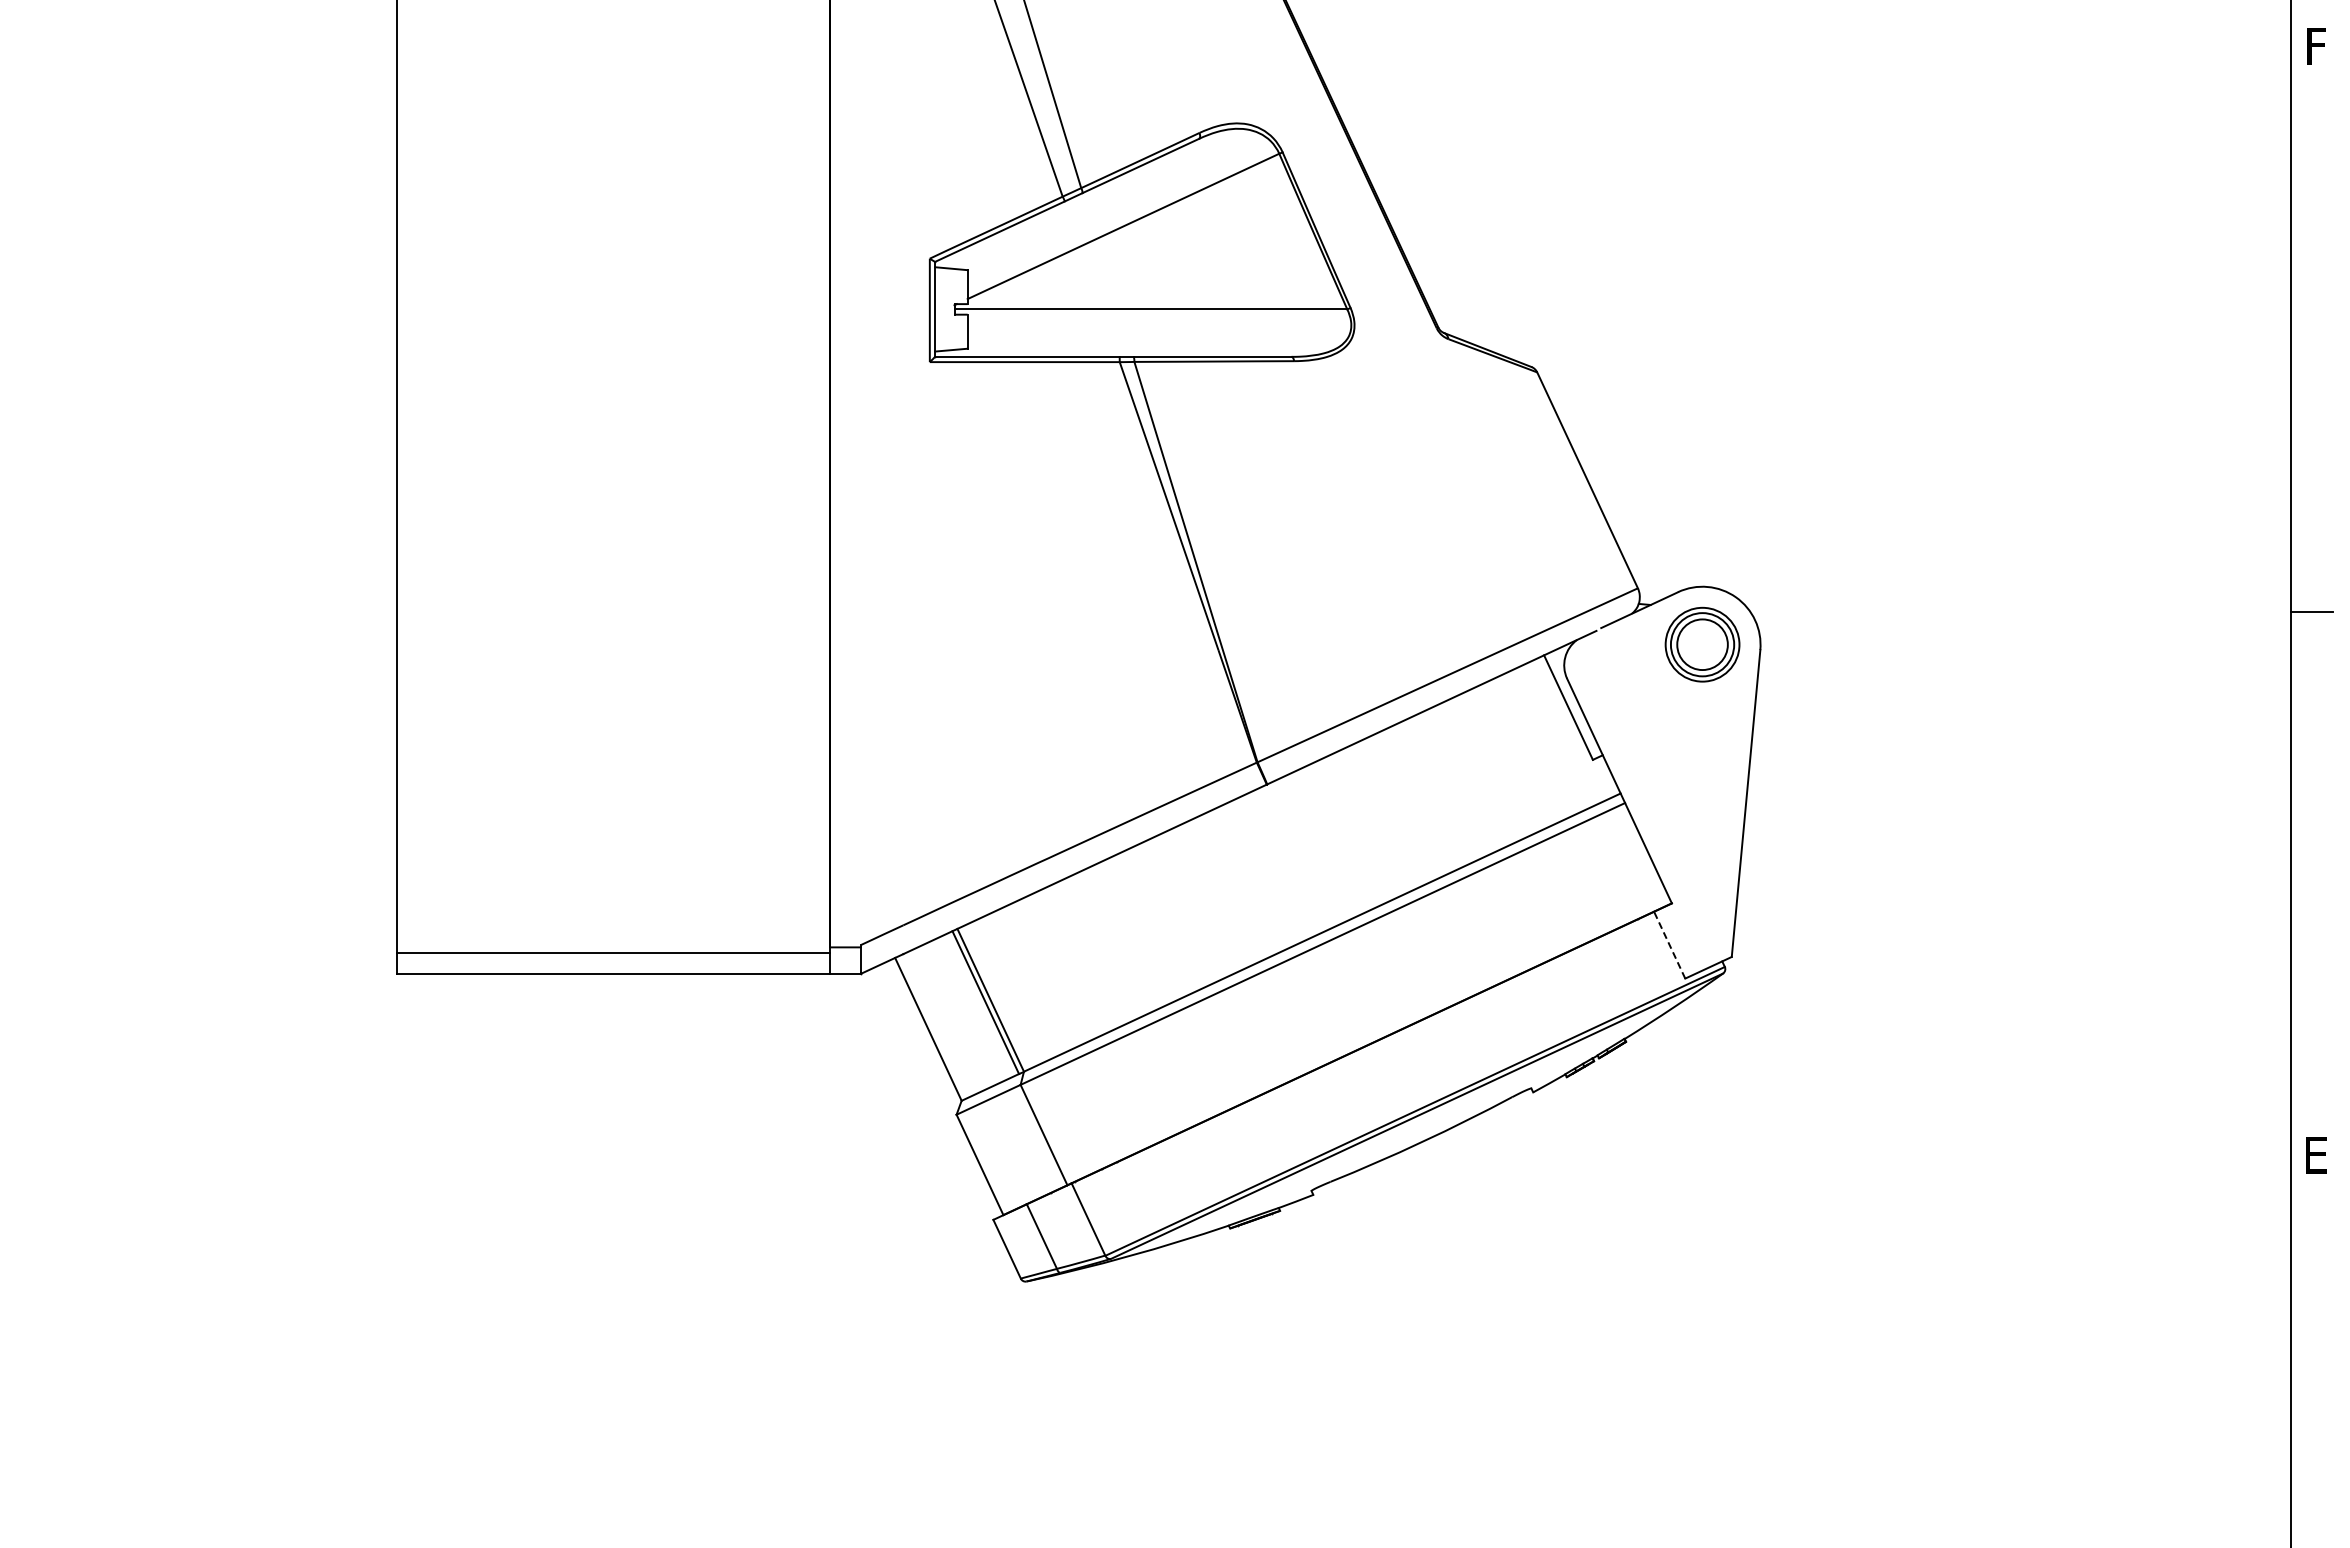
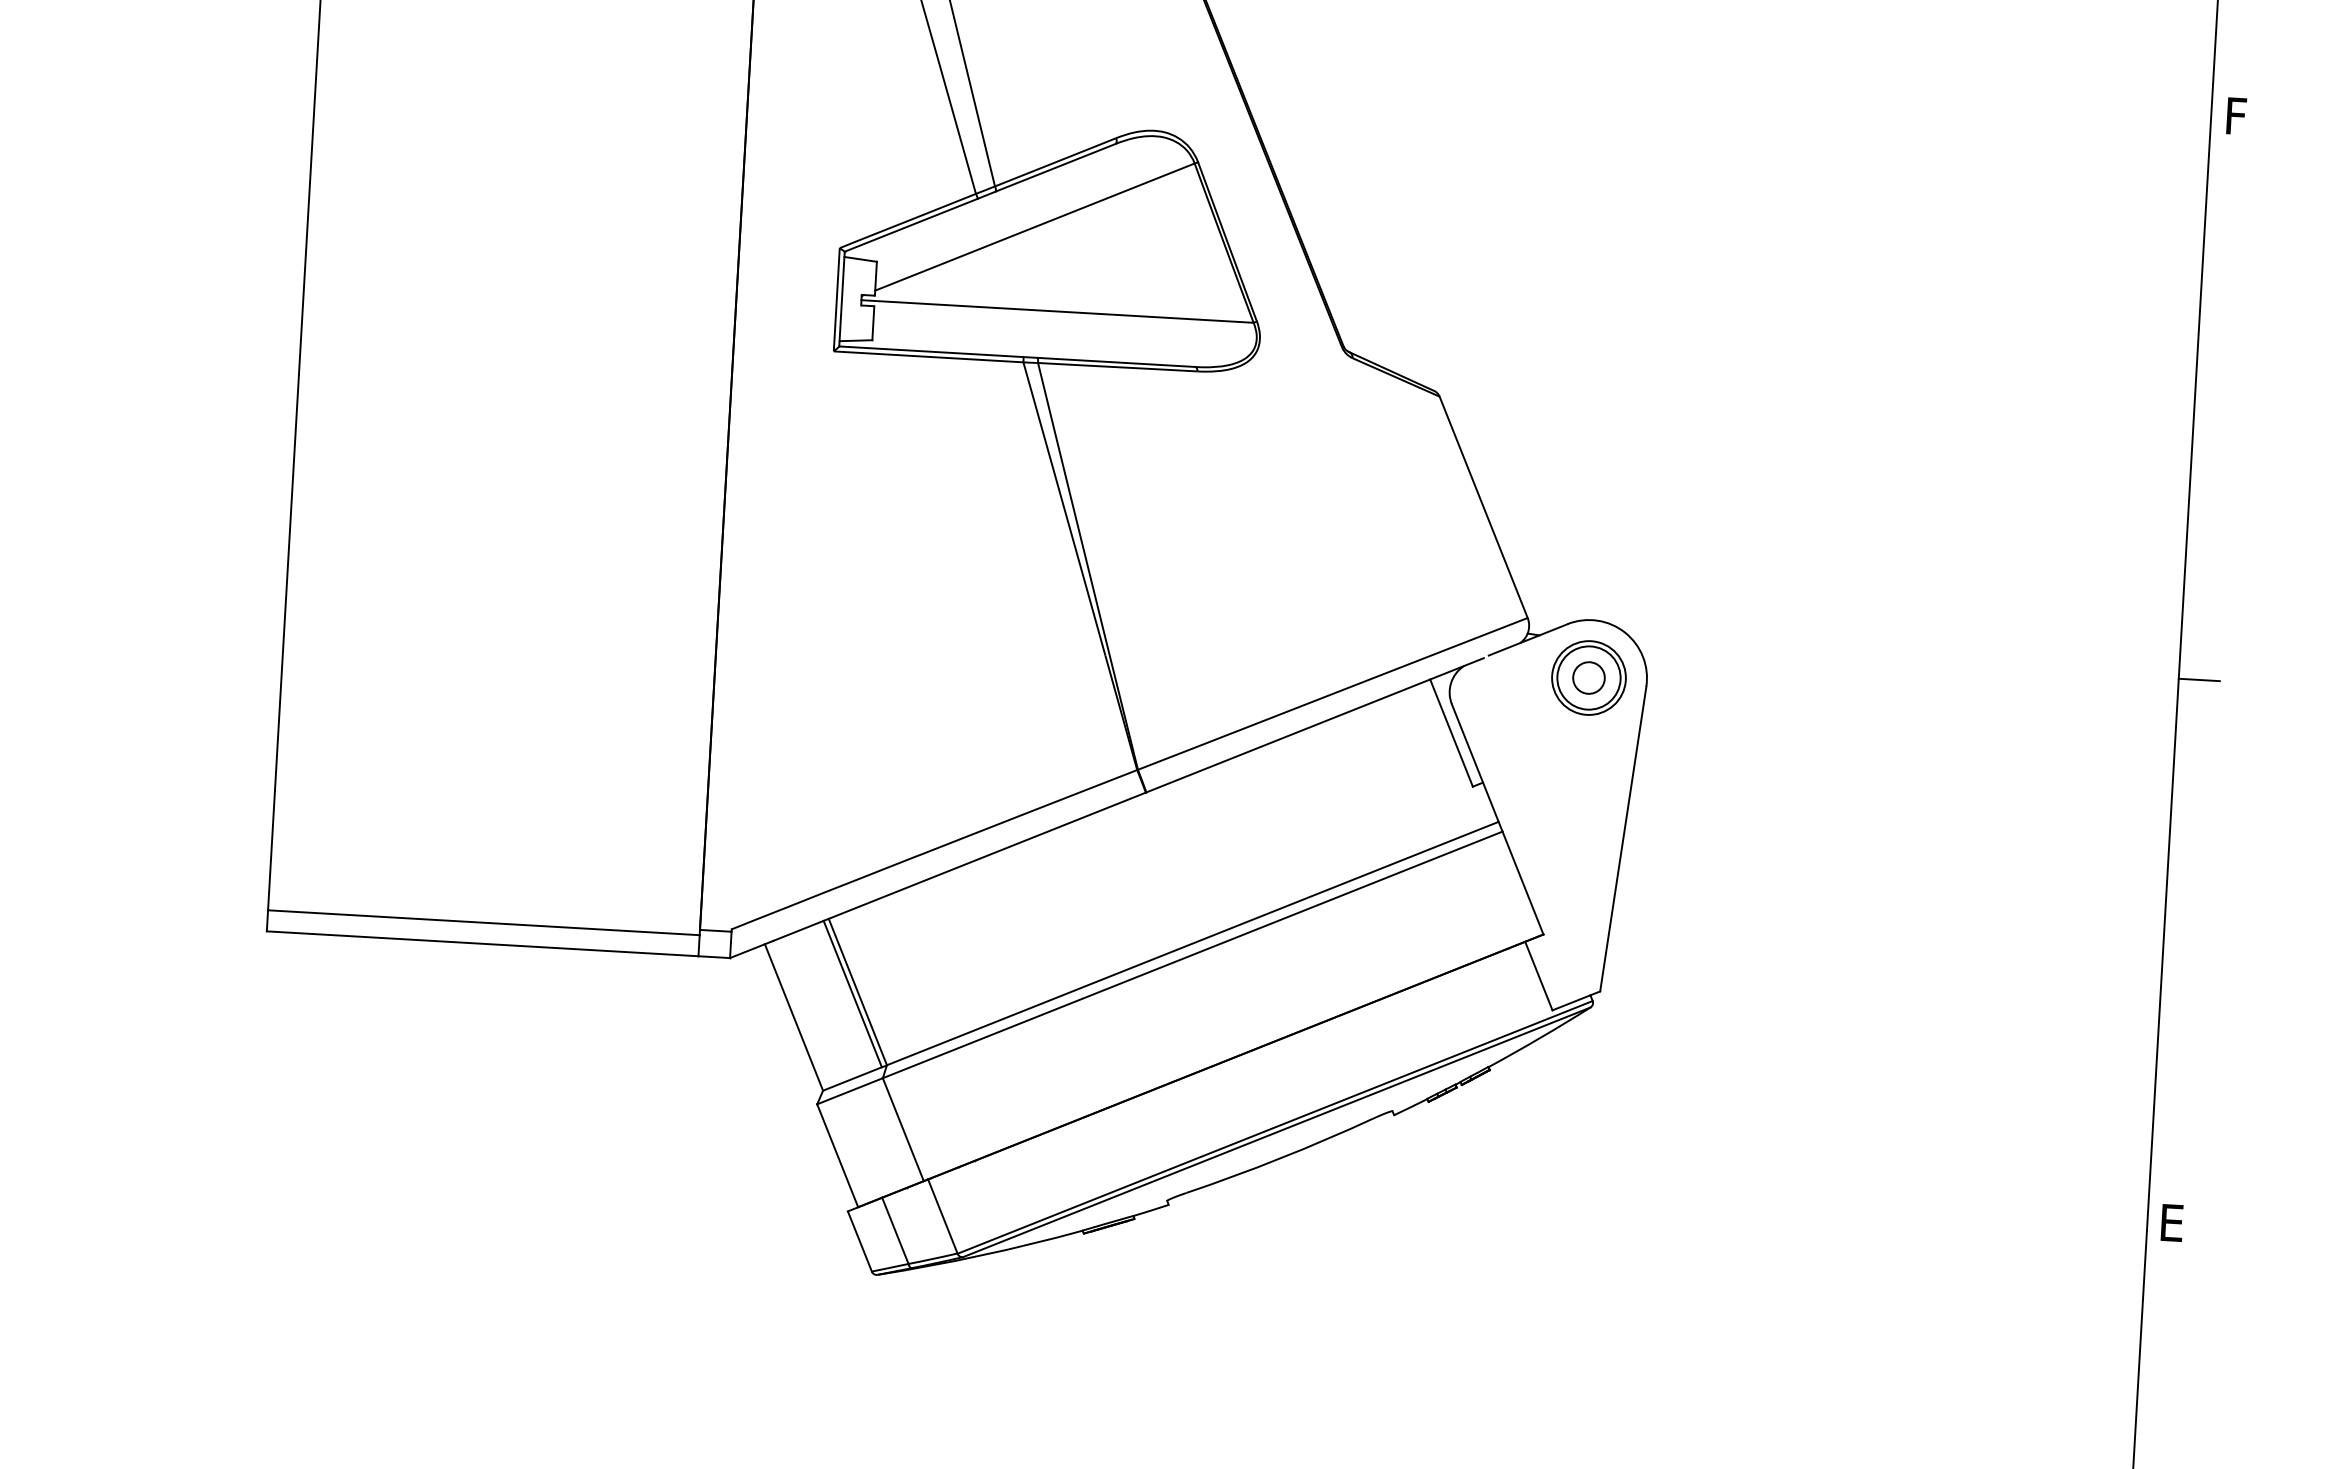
circle: (1702, 644) -> (1588, 677), size x0.62
line: (1669, 945) -> (1538, 976), dashed -> solid

